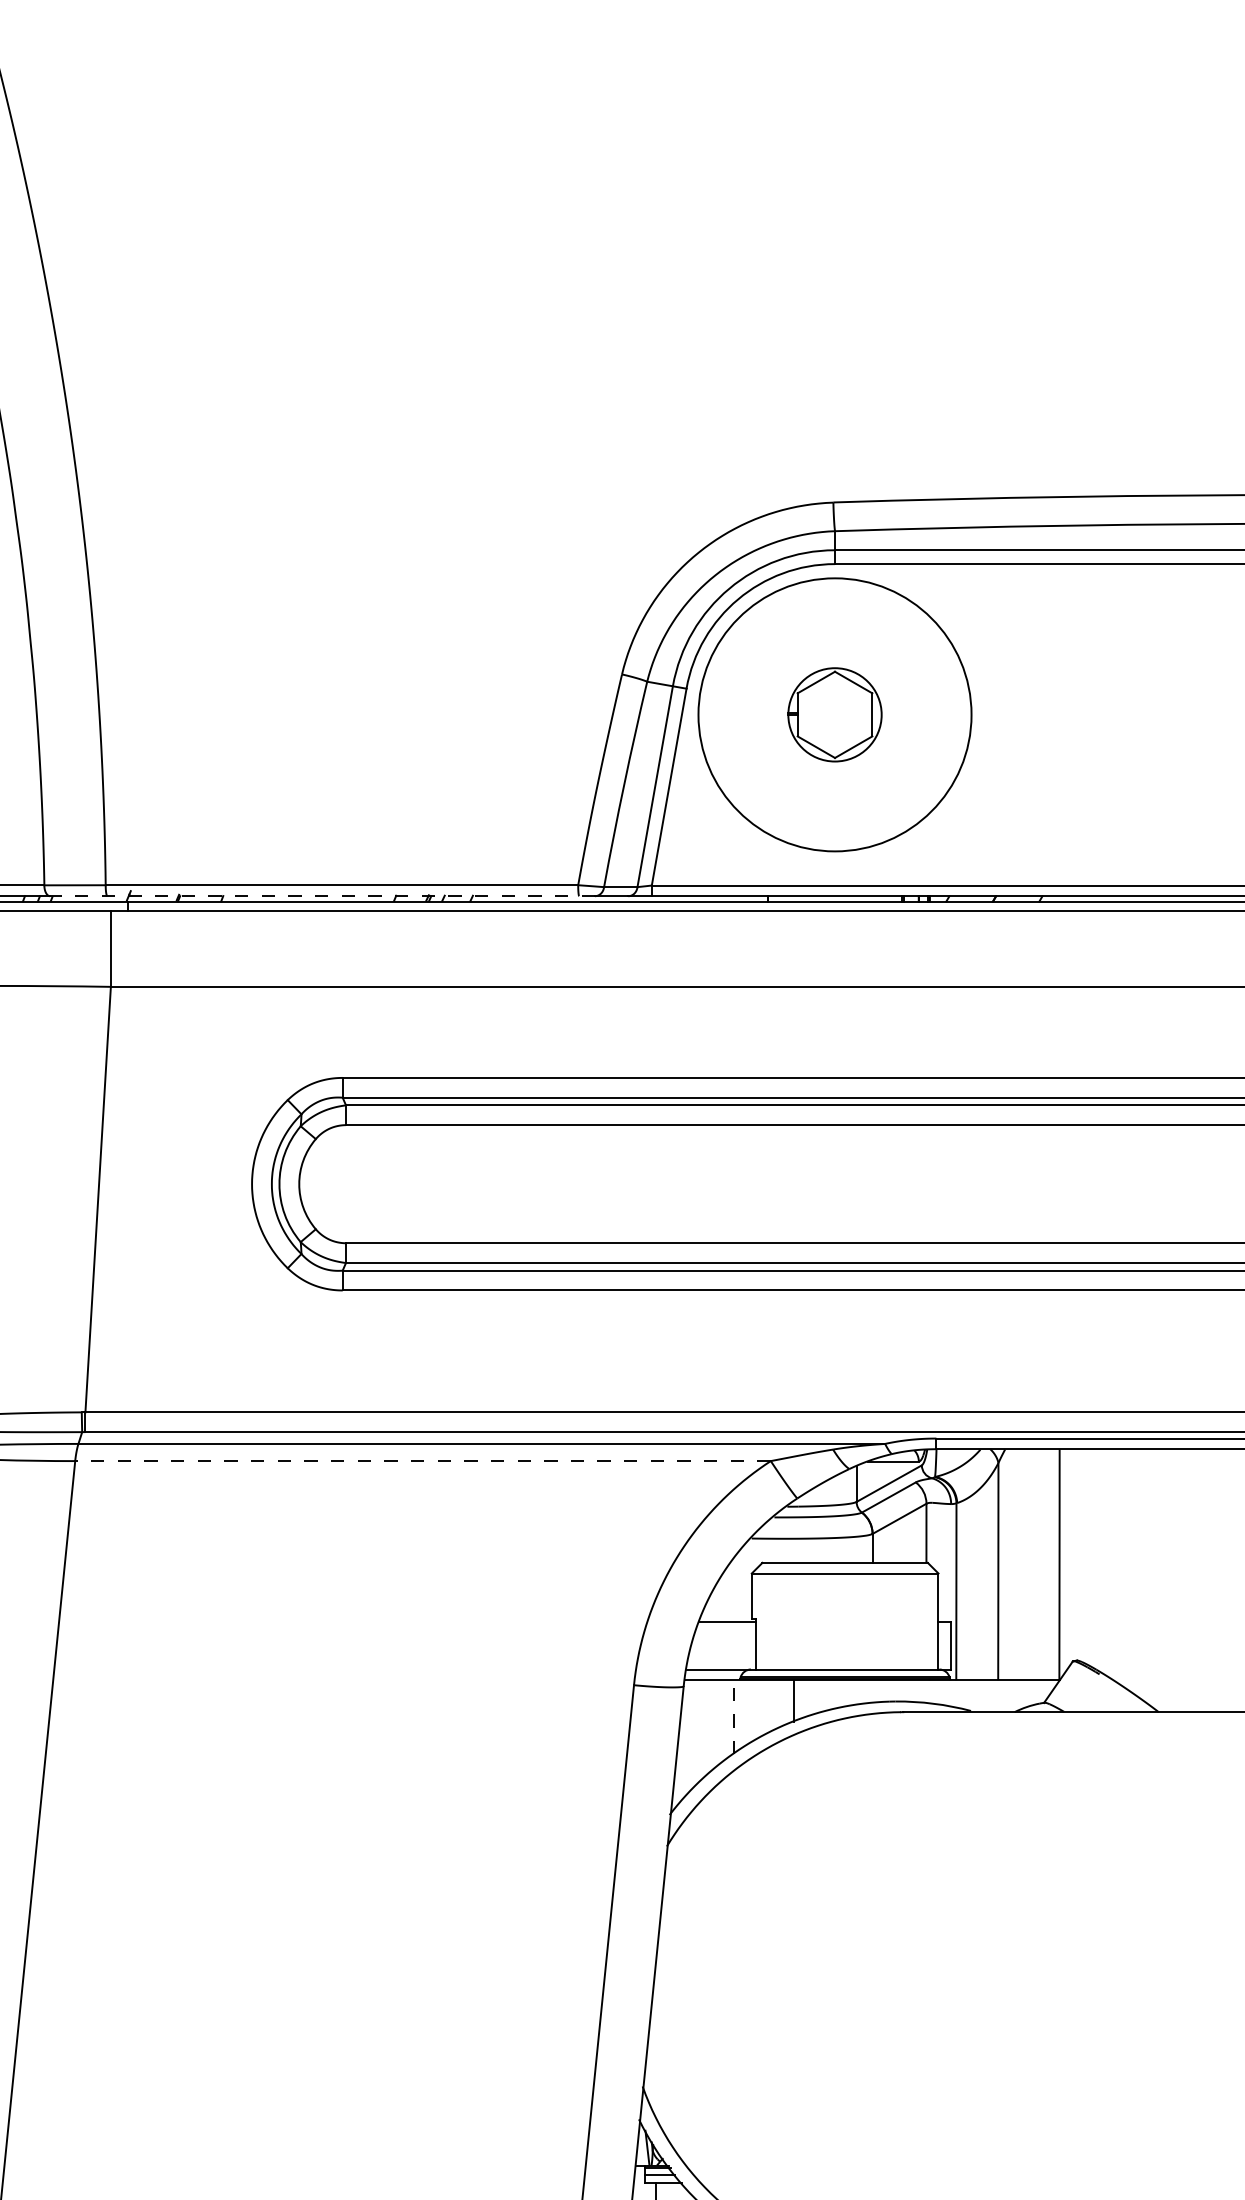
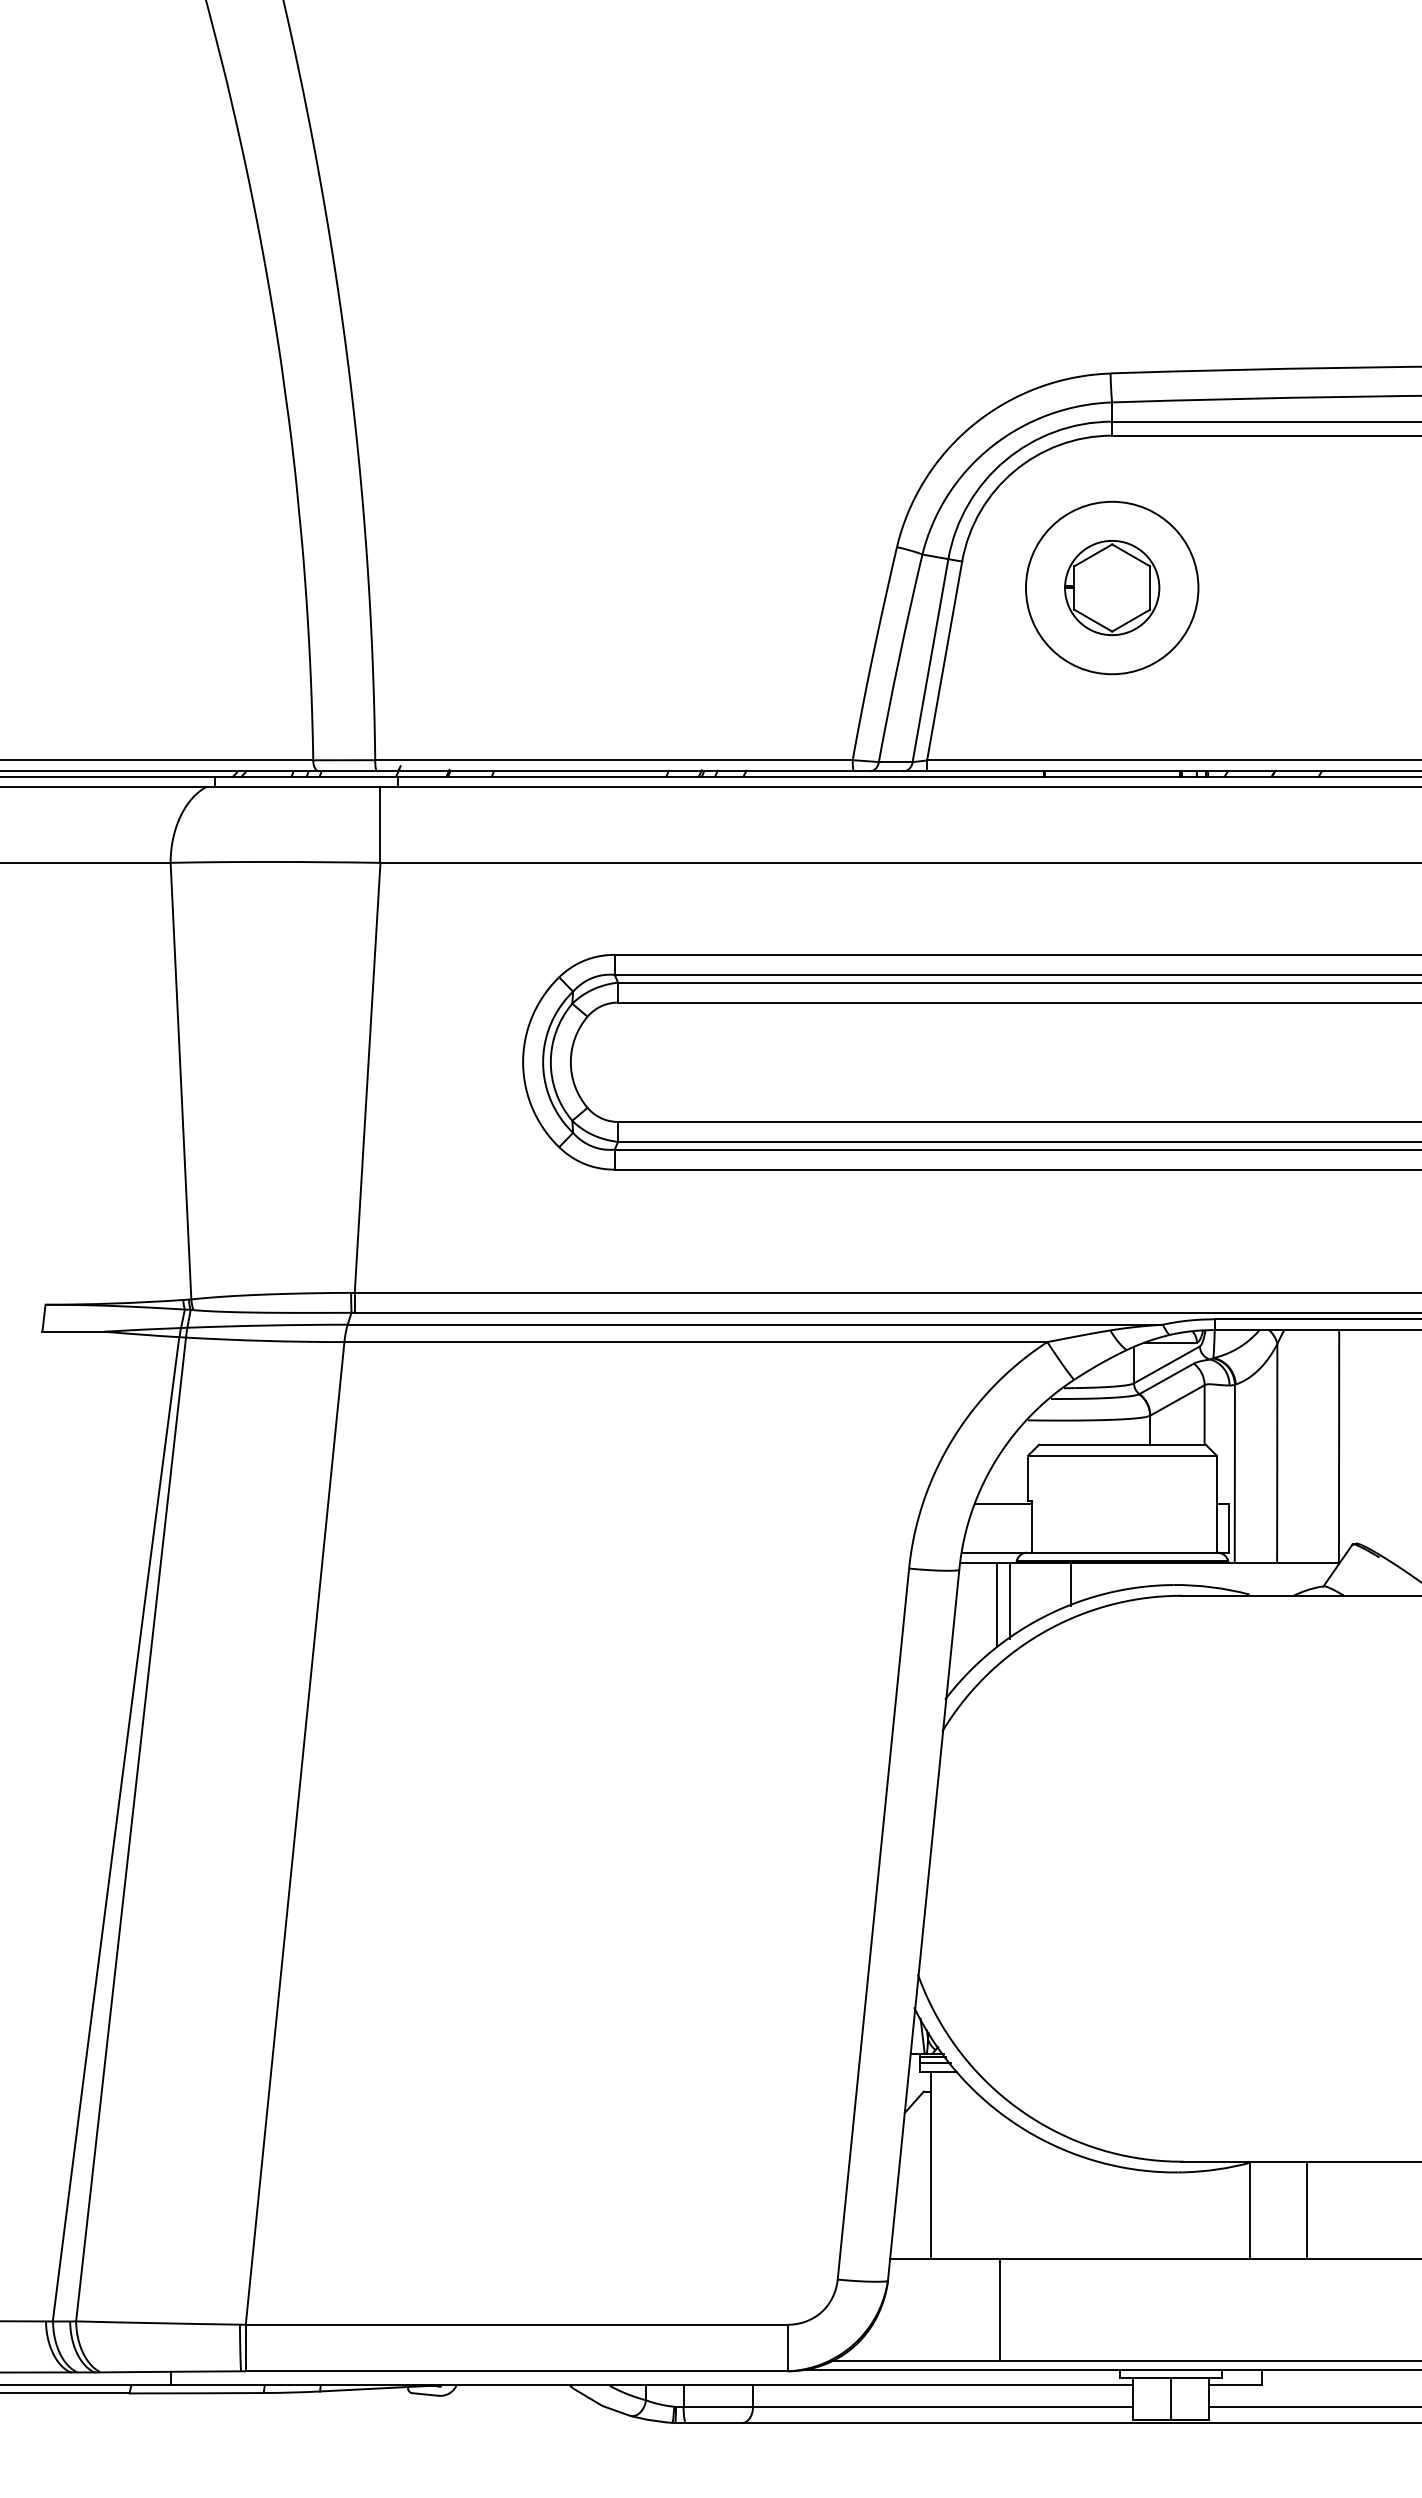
circle: (834, 714) -> (1111, 587), size x0.62
line: (321, 896) -> (593, 771), dashed -> solid
line: (422, 1461) -> (695, 1342), dashed -> solid
line: (733, 1716) -> (1009, 1600), dashed -> solid
line: (721, 1721) -> (997, 1605), added

